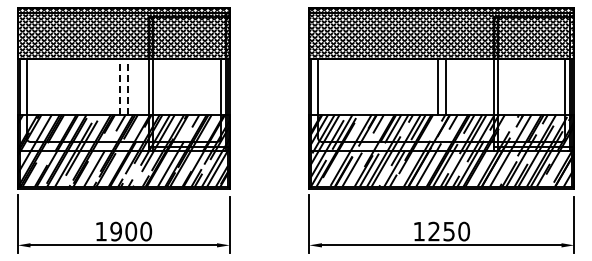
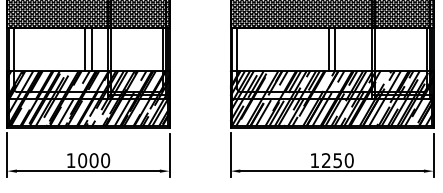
line: (119, 86) -> (85, 49), dashed -> solid
line: (128, 86) -> (92, 49), dashed -> solid
text: (116, 231) -> (82, 160), 1900 -> 1000

